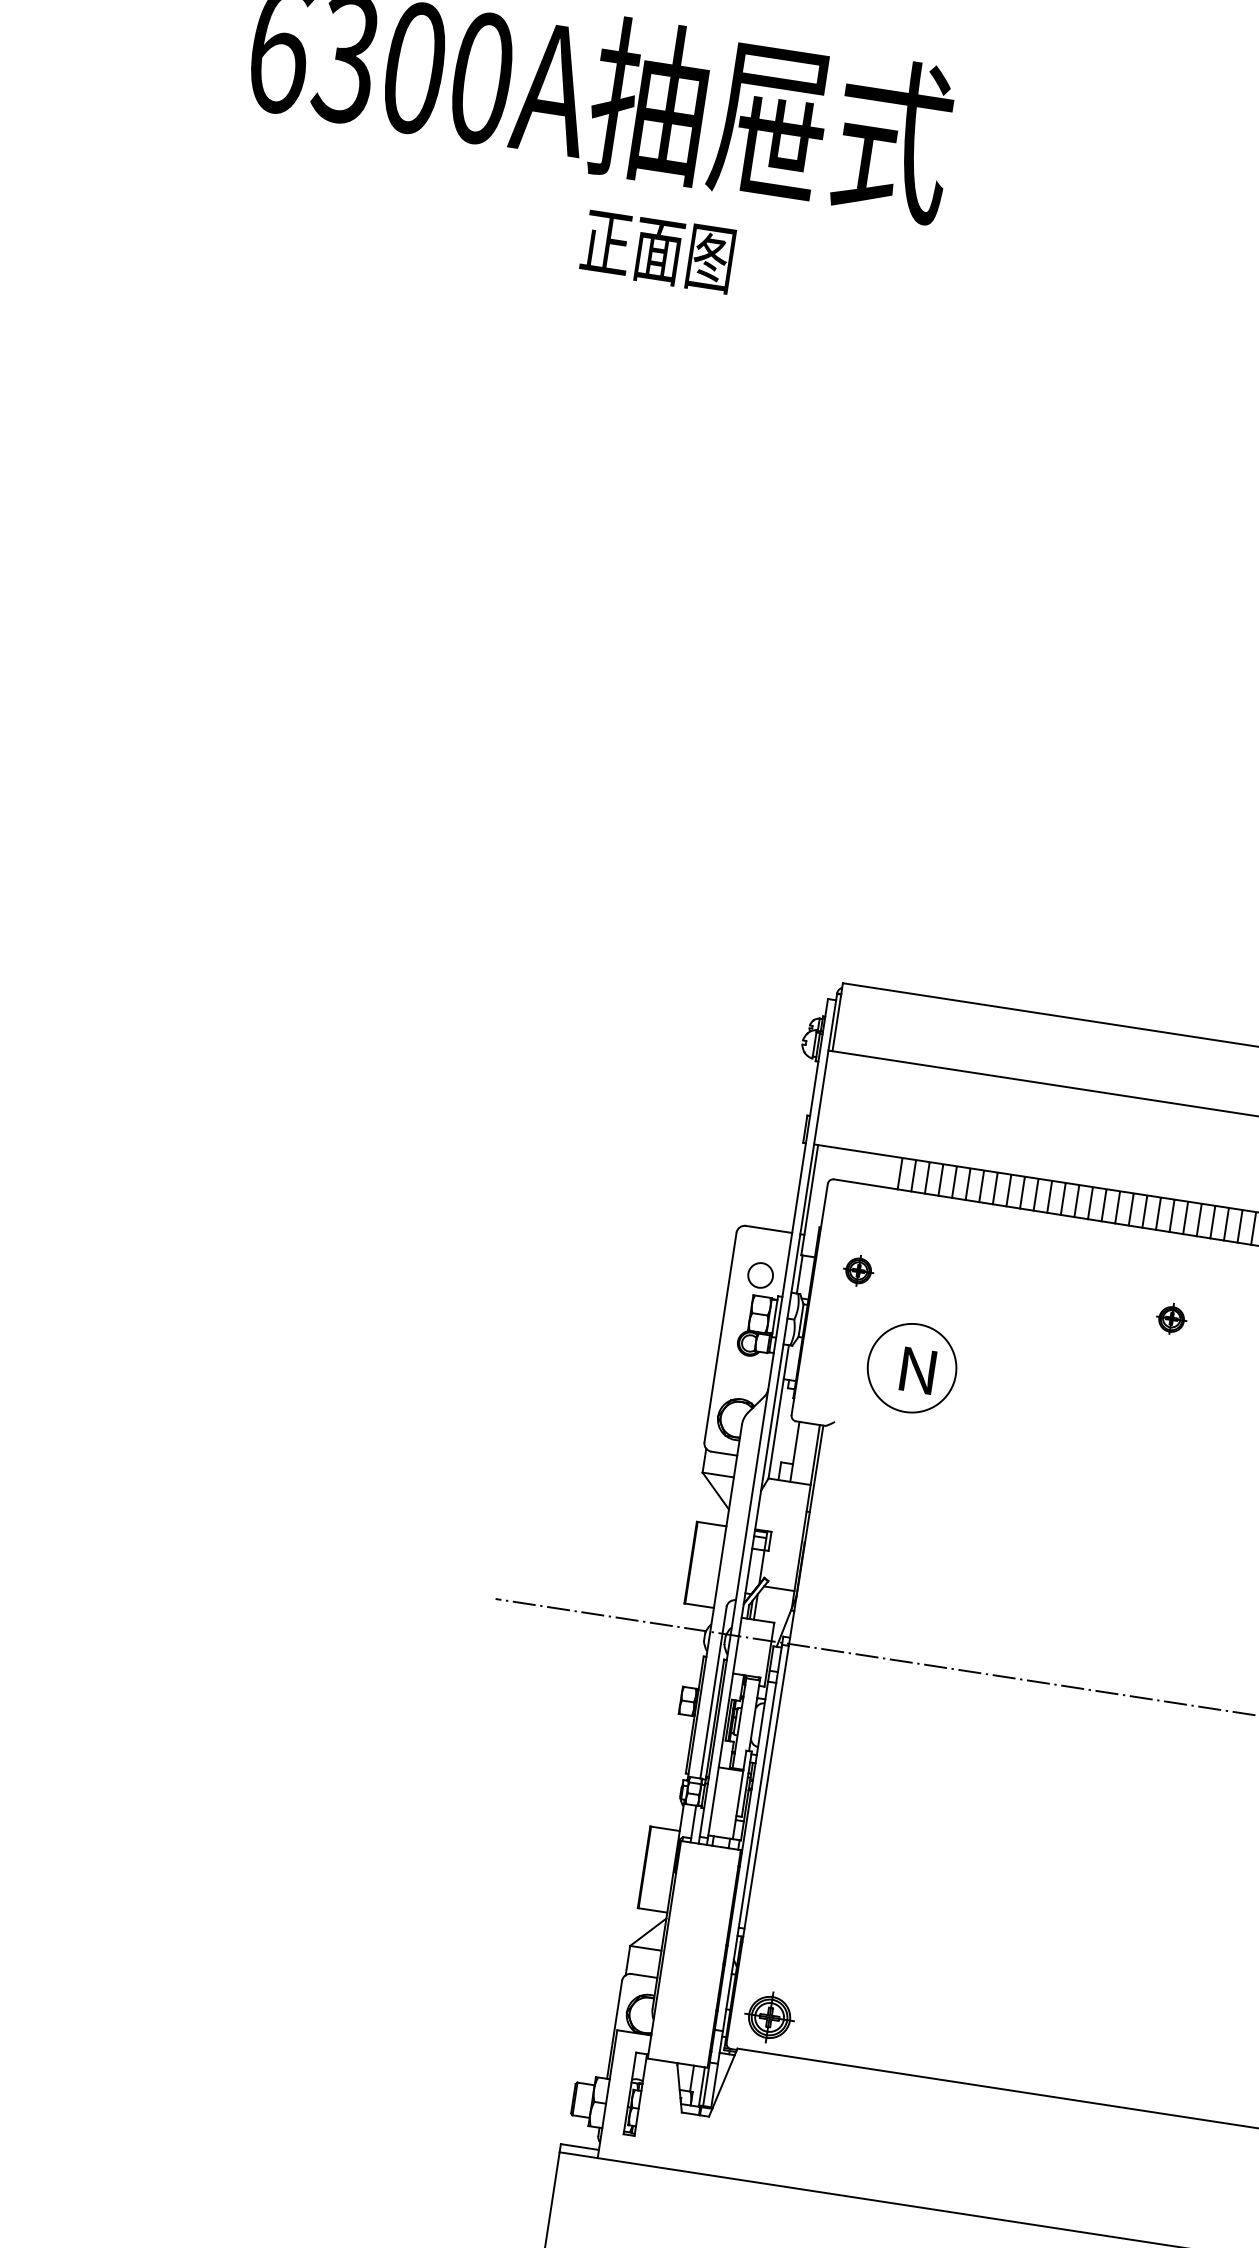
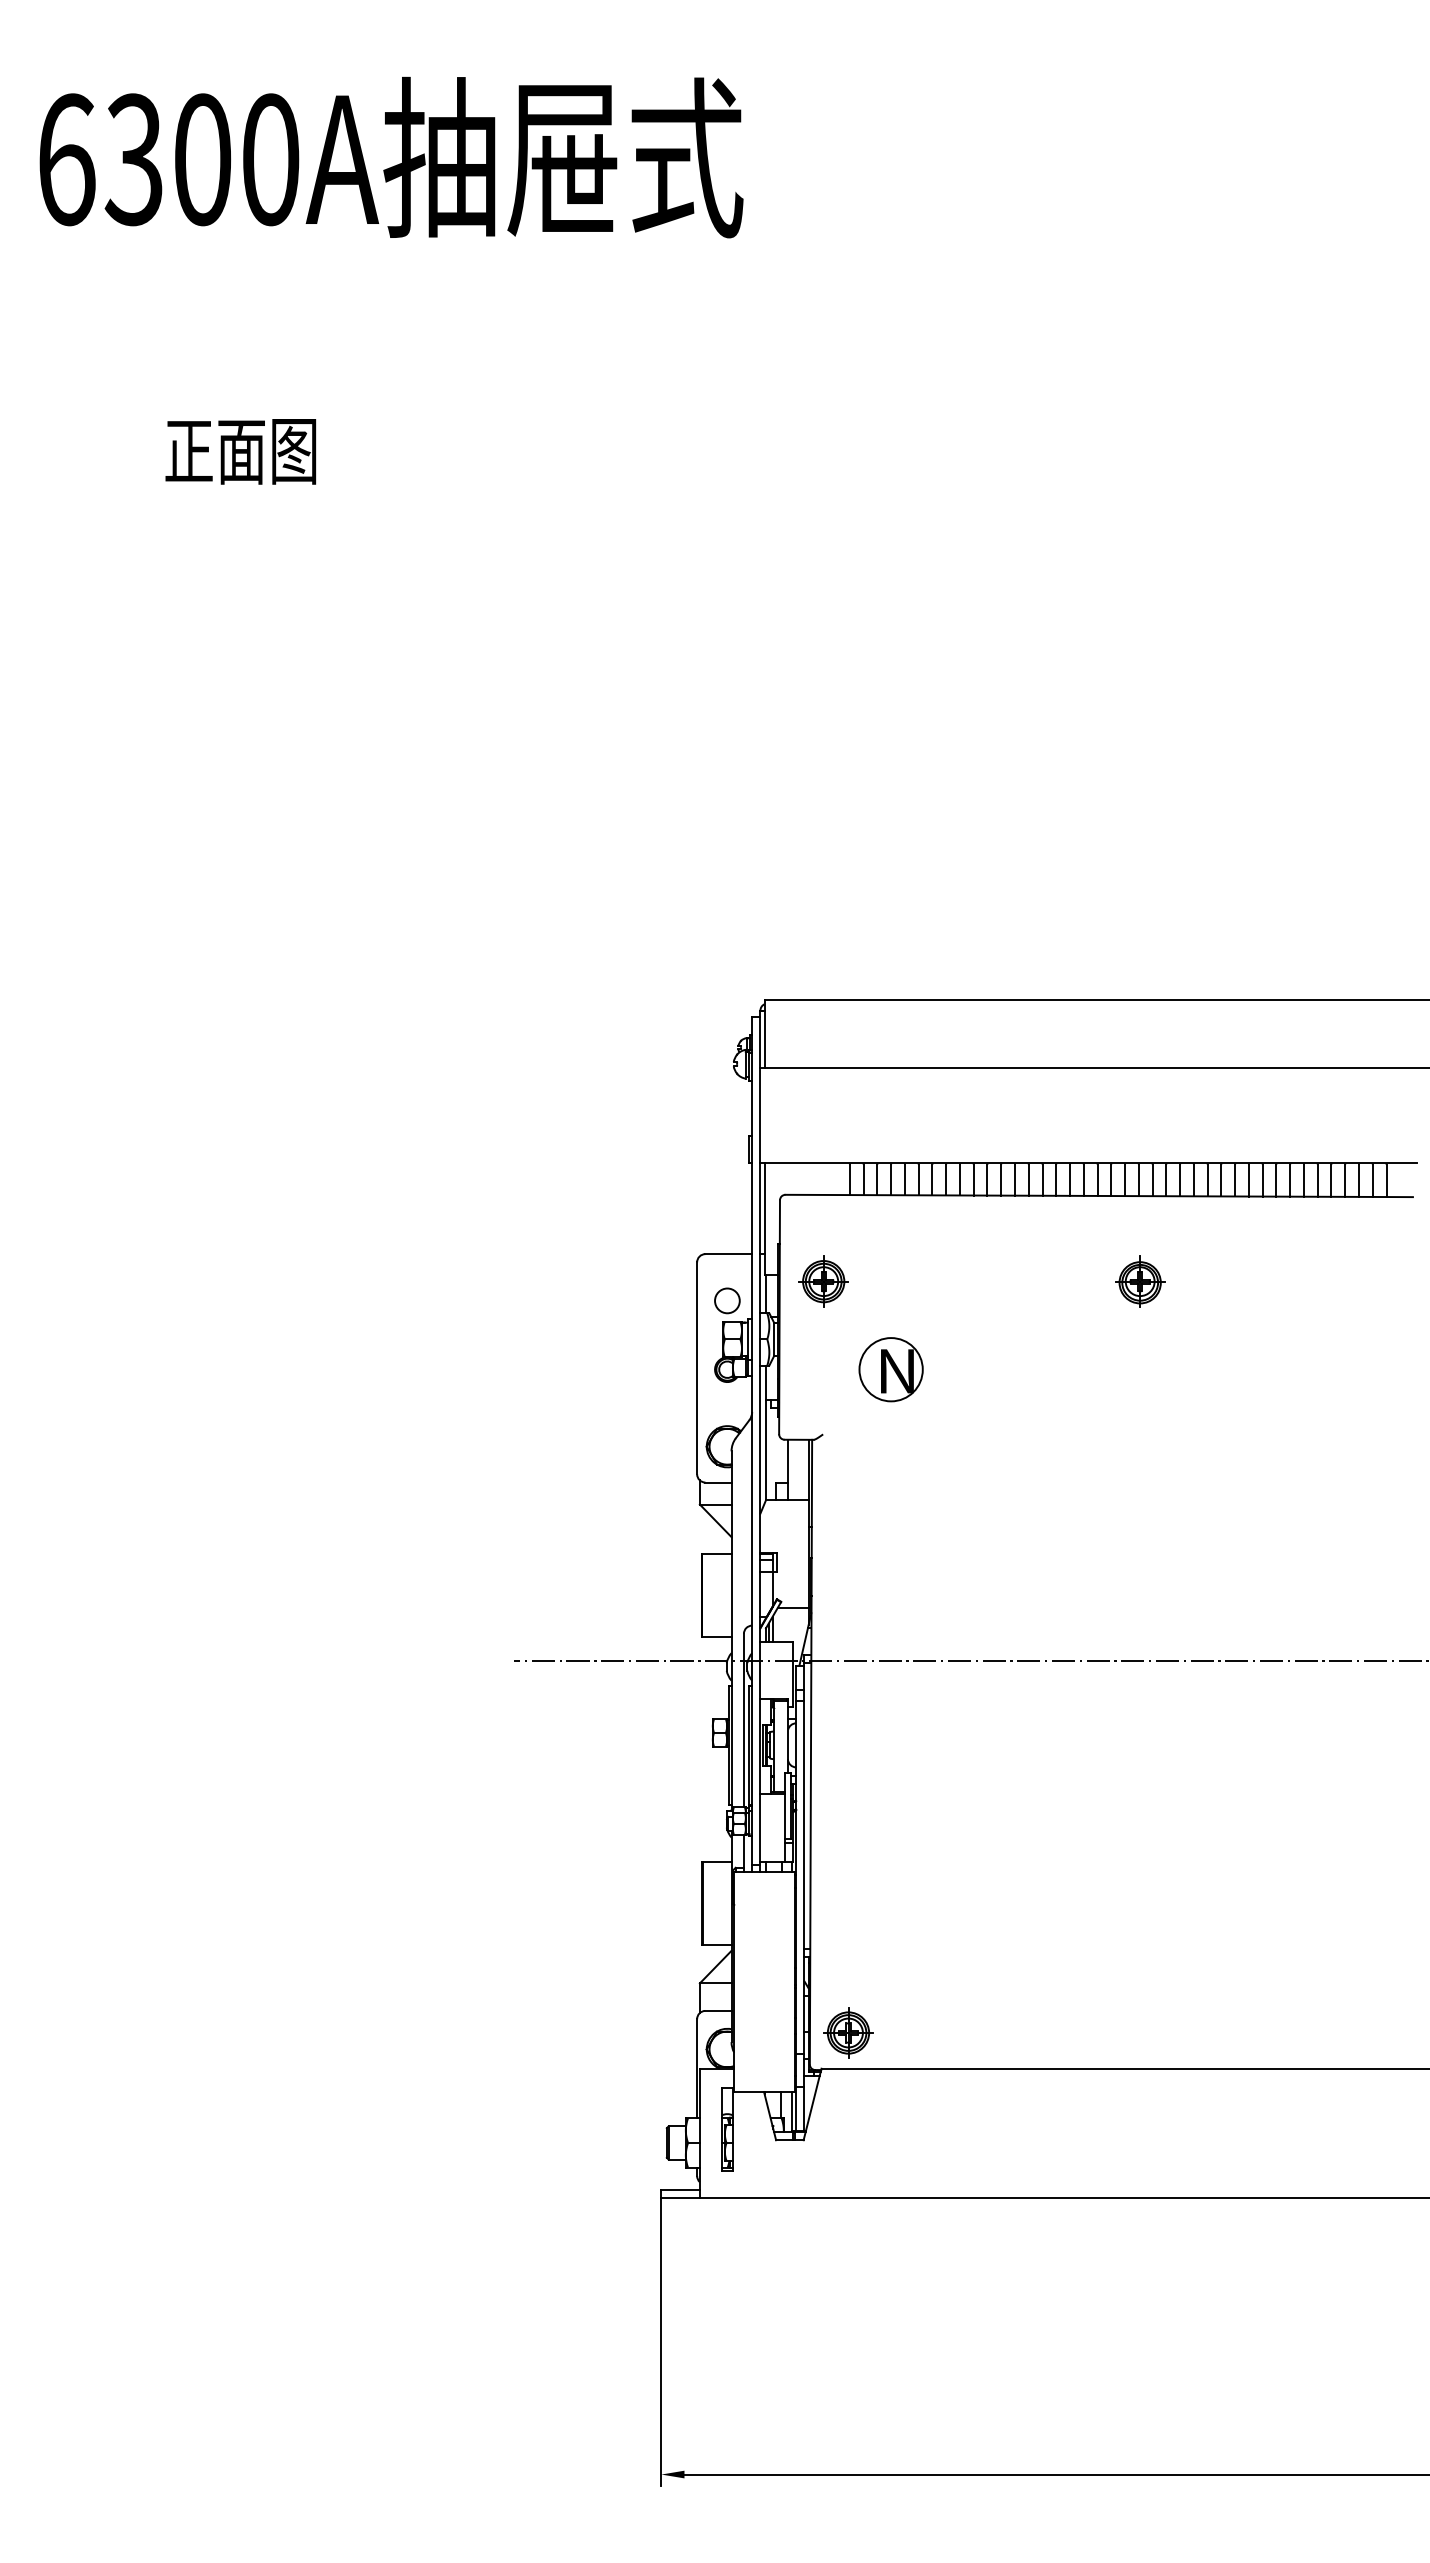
text: (657, 250) -> (240, 451), moved
part: (858, 1270) -> (823, 1281), size x1.67
part: (1171, 1318) -> (1140, 1281), size x1.67
circle: (911, 1367) -> (890, 1369), size x0.71

